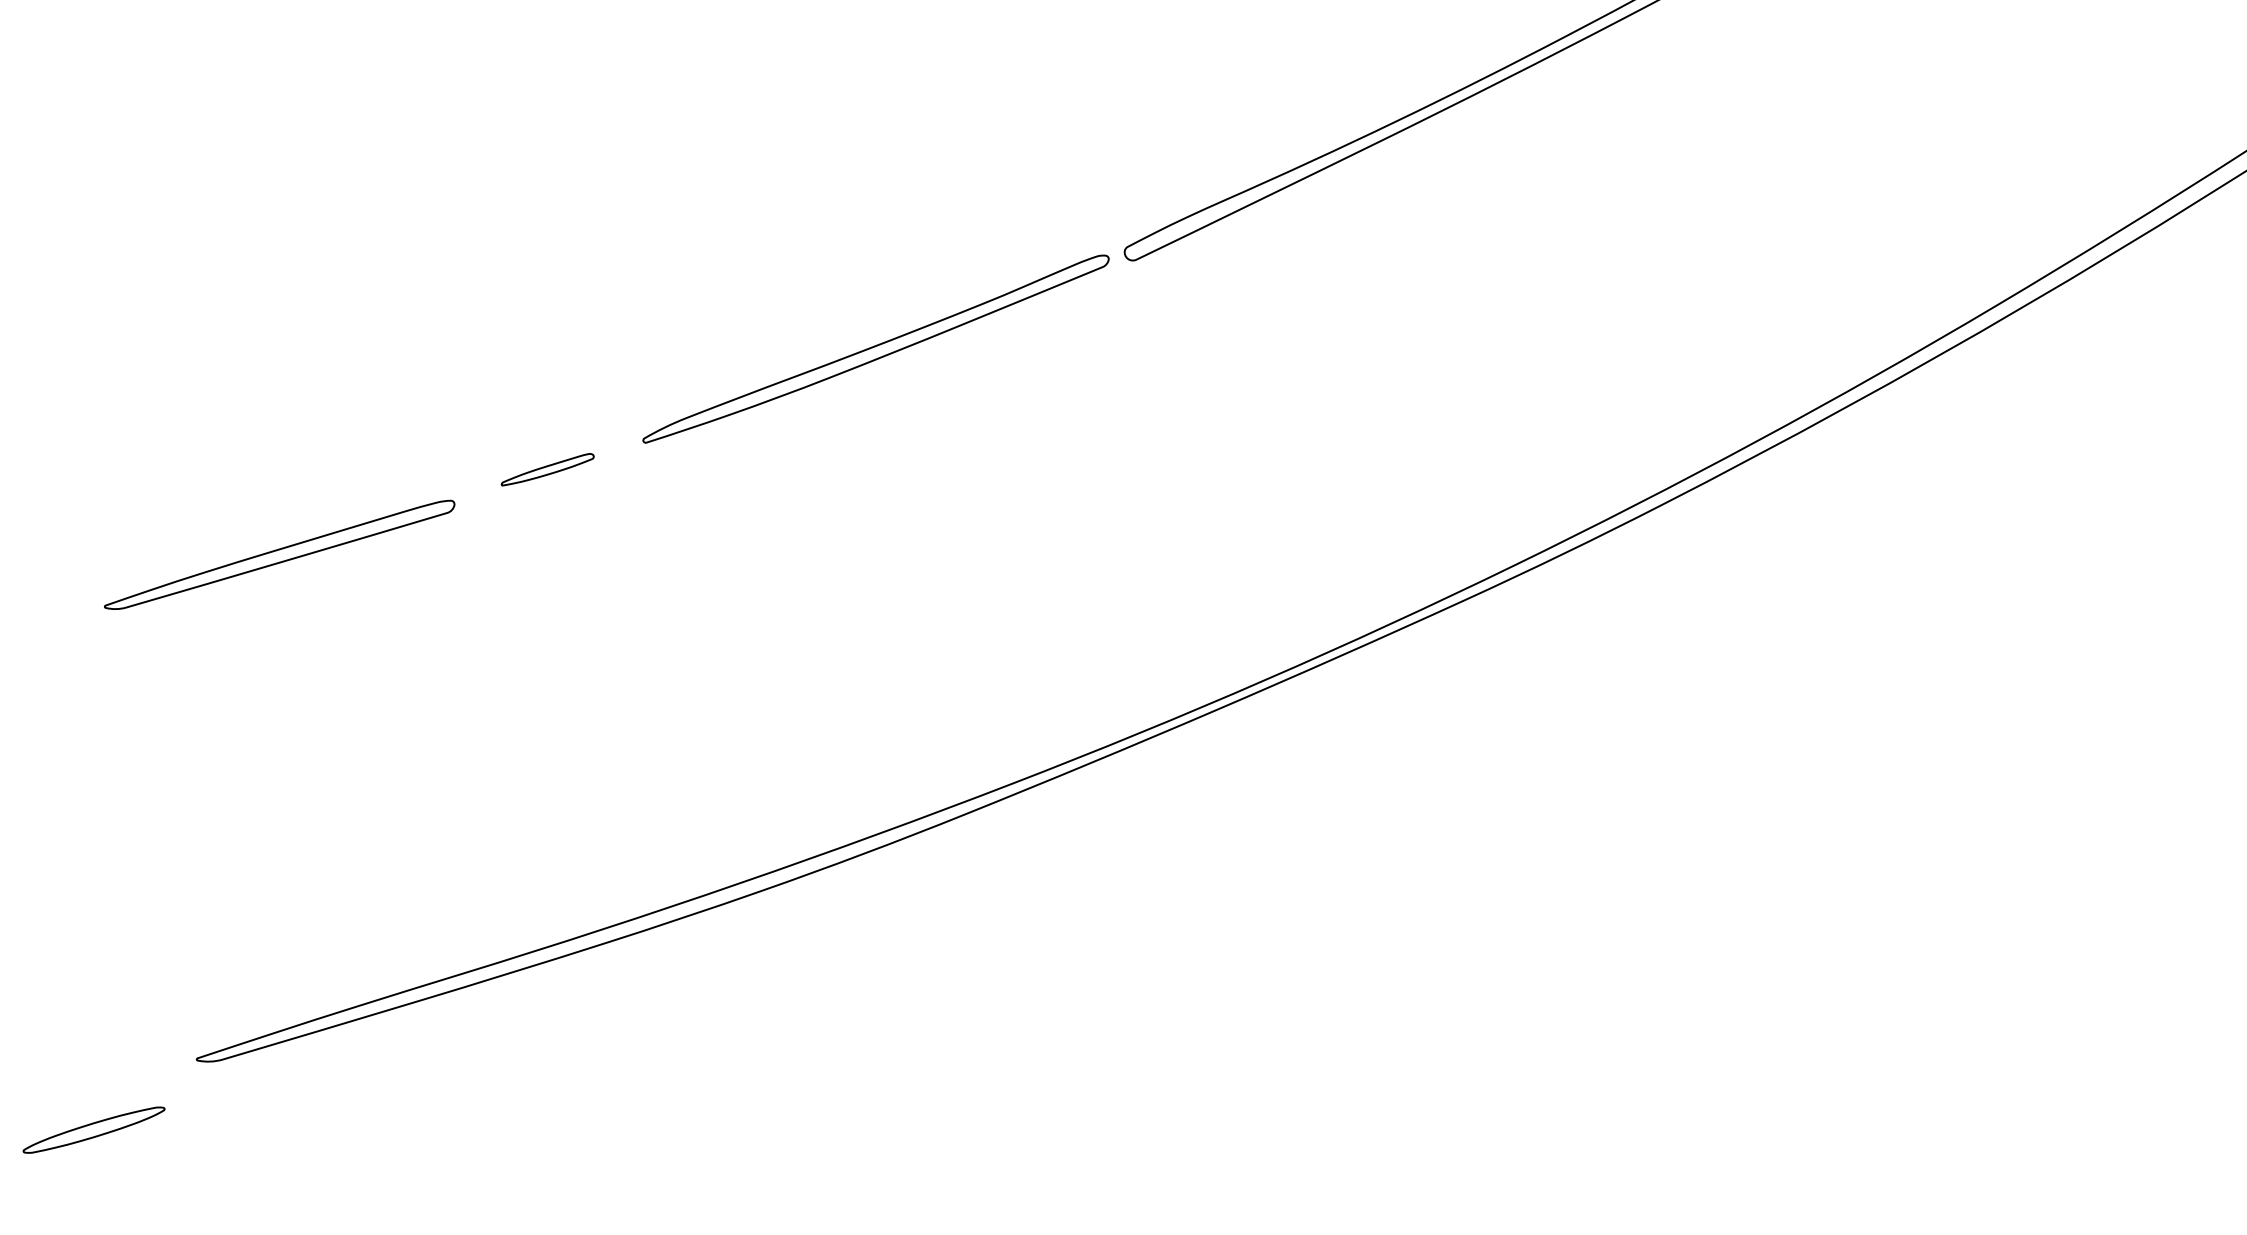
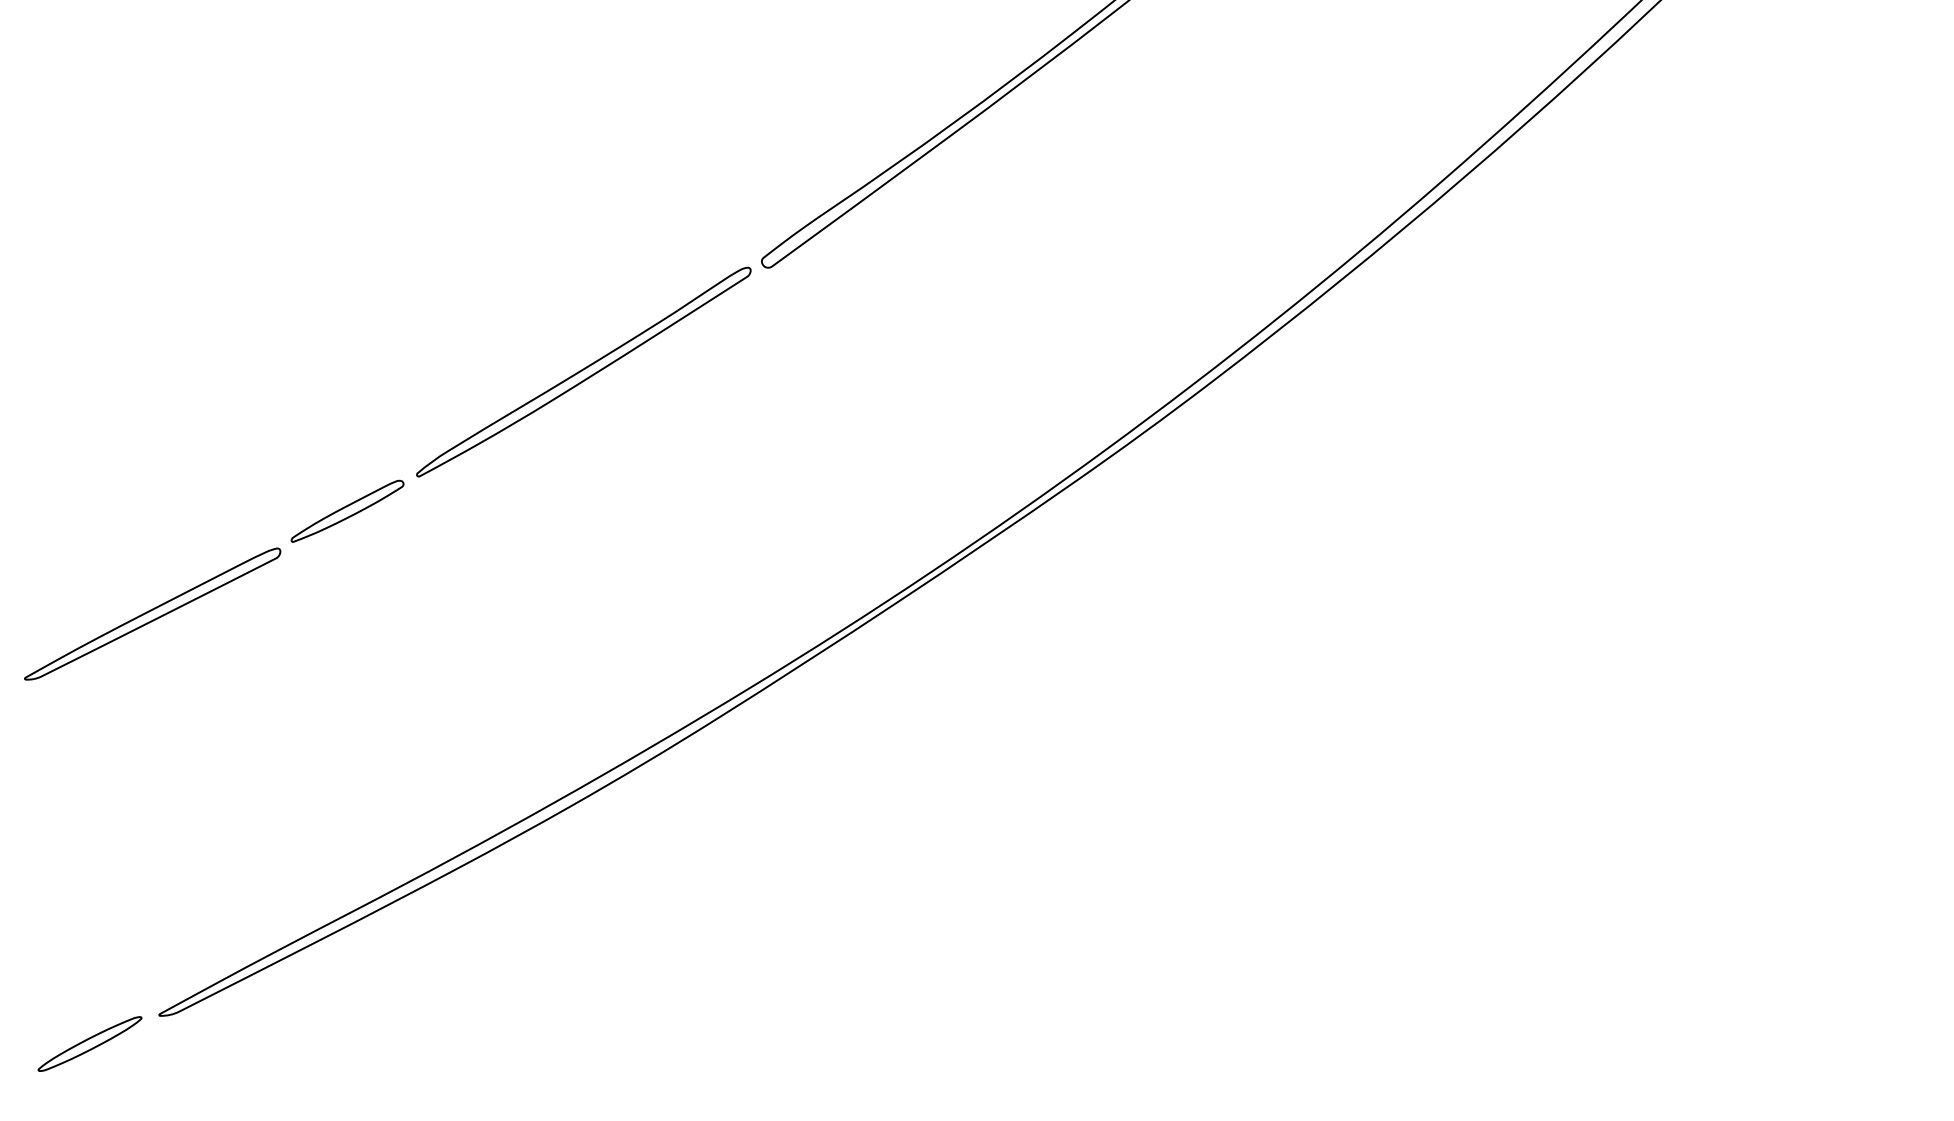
part: (547, 469) -> (347, 510), size x1.67
part: (93, 1129) -> (89, 1043), moved

